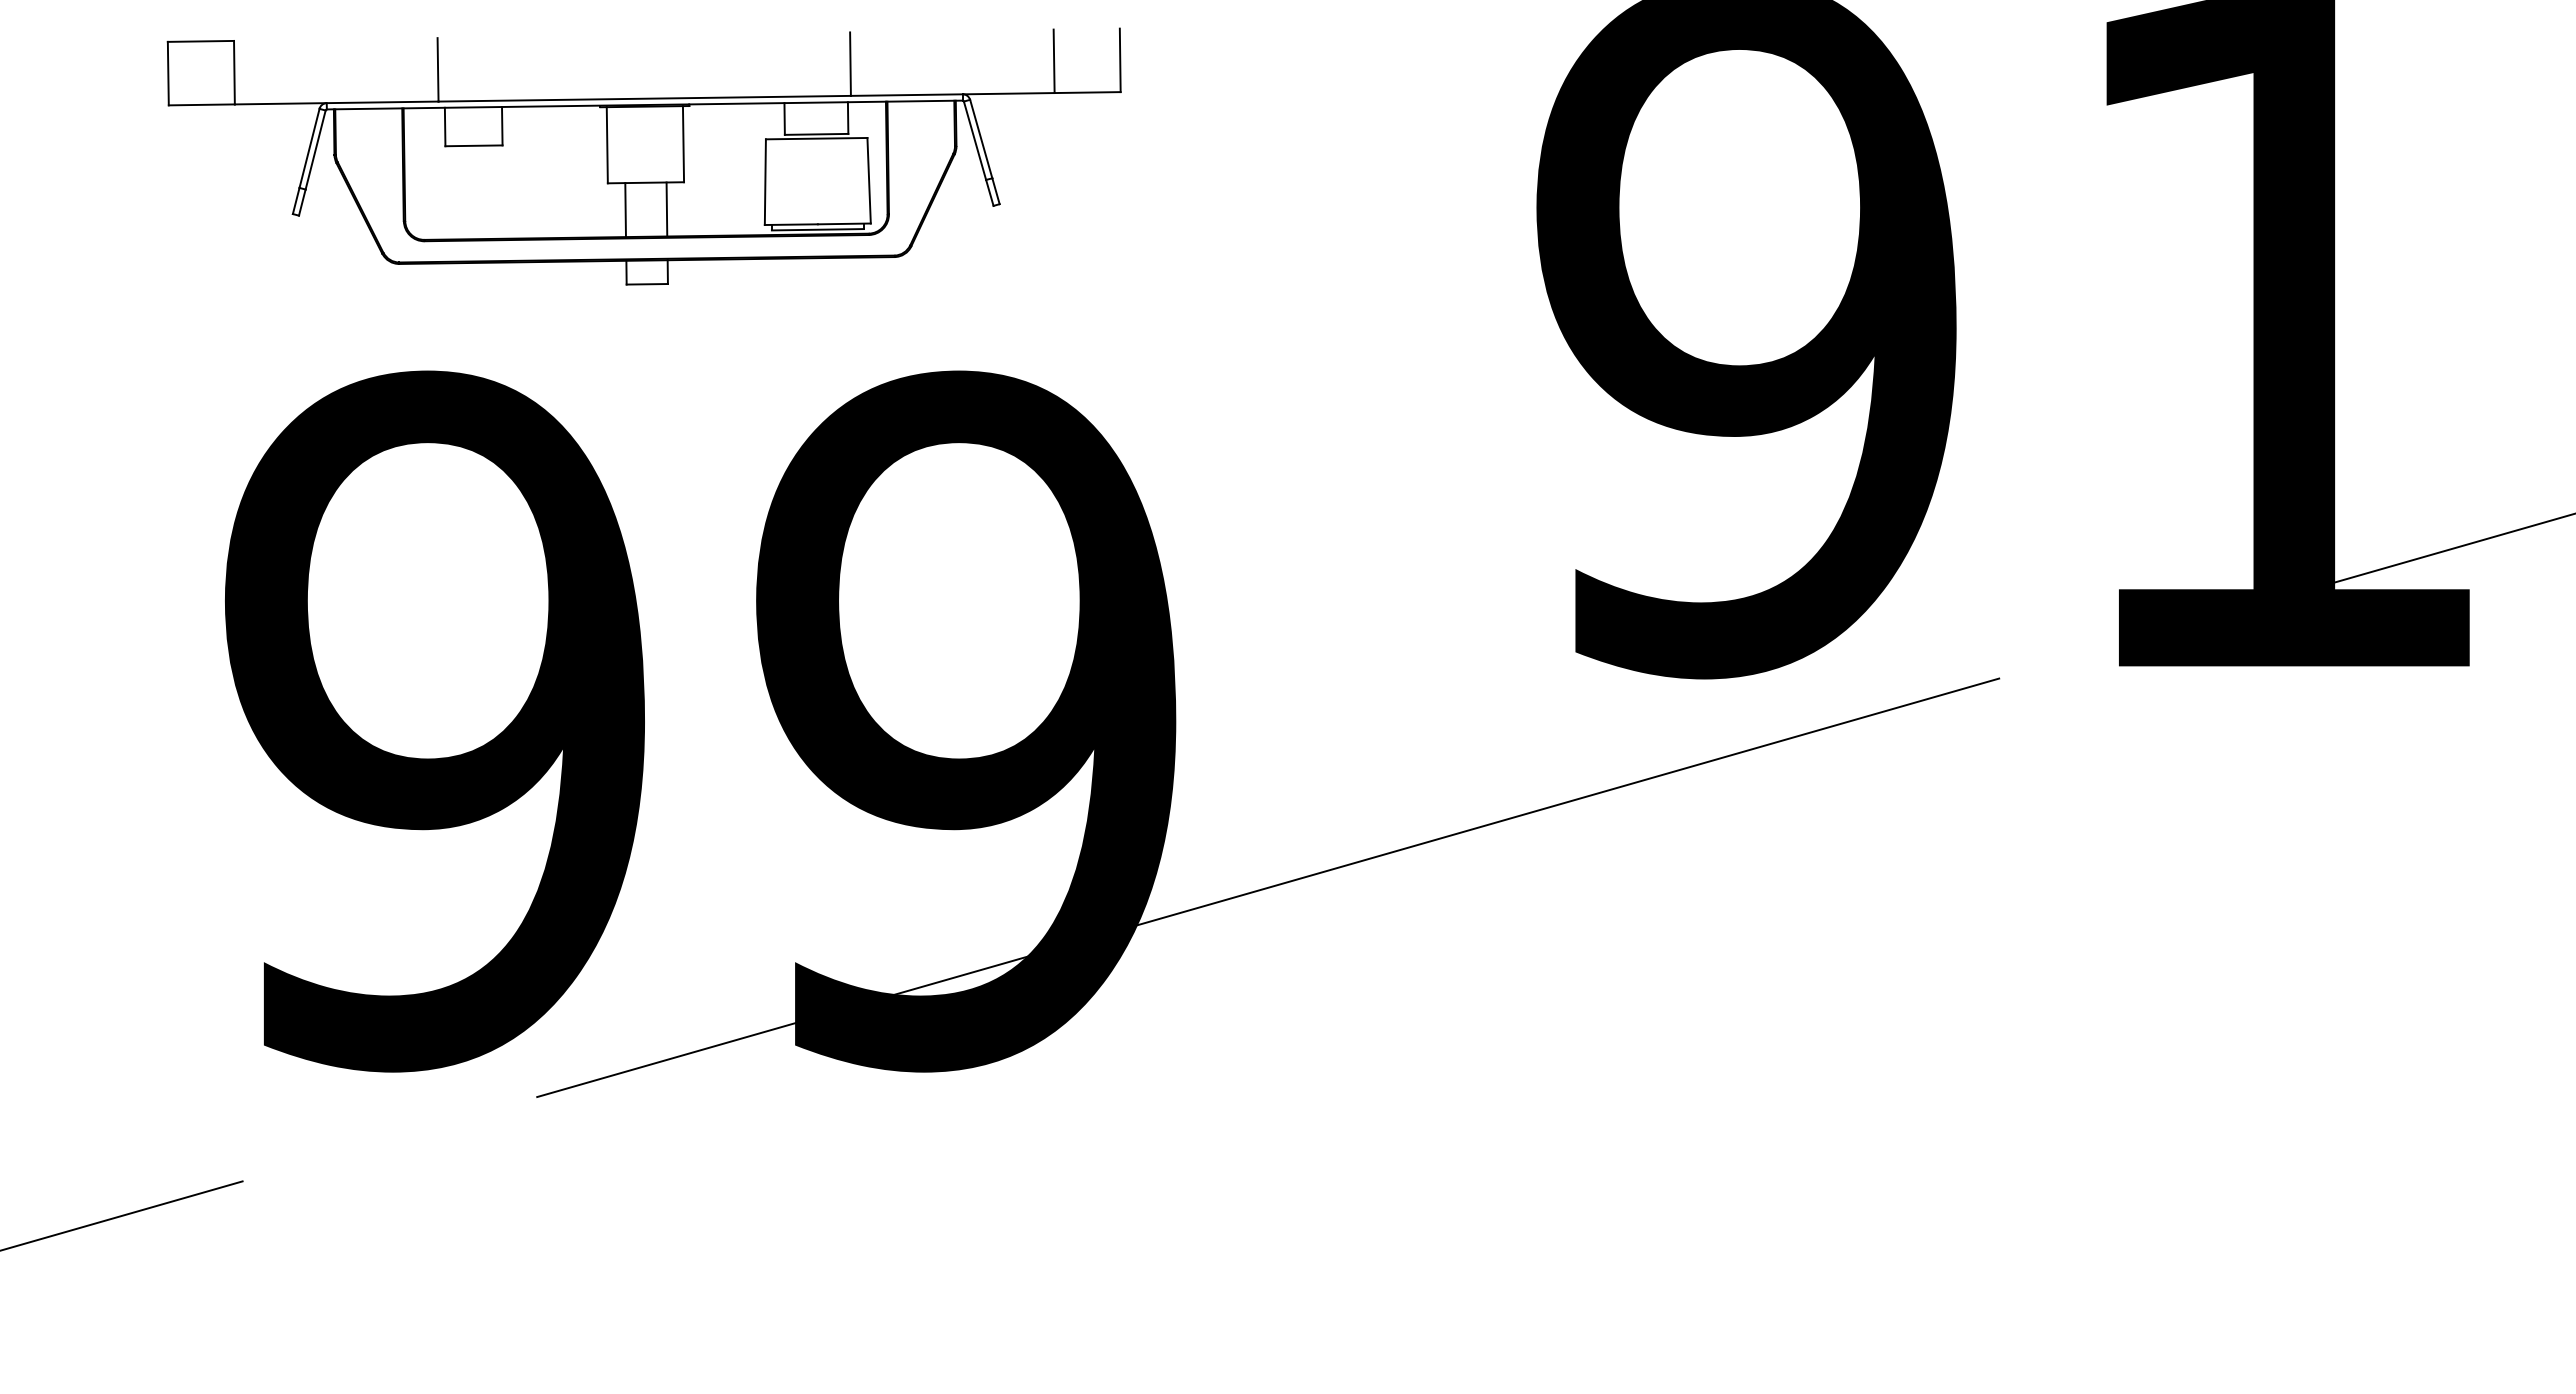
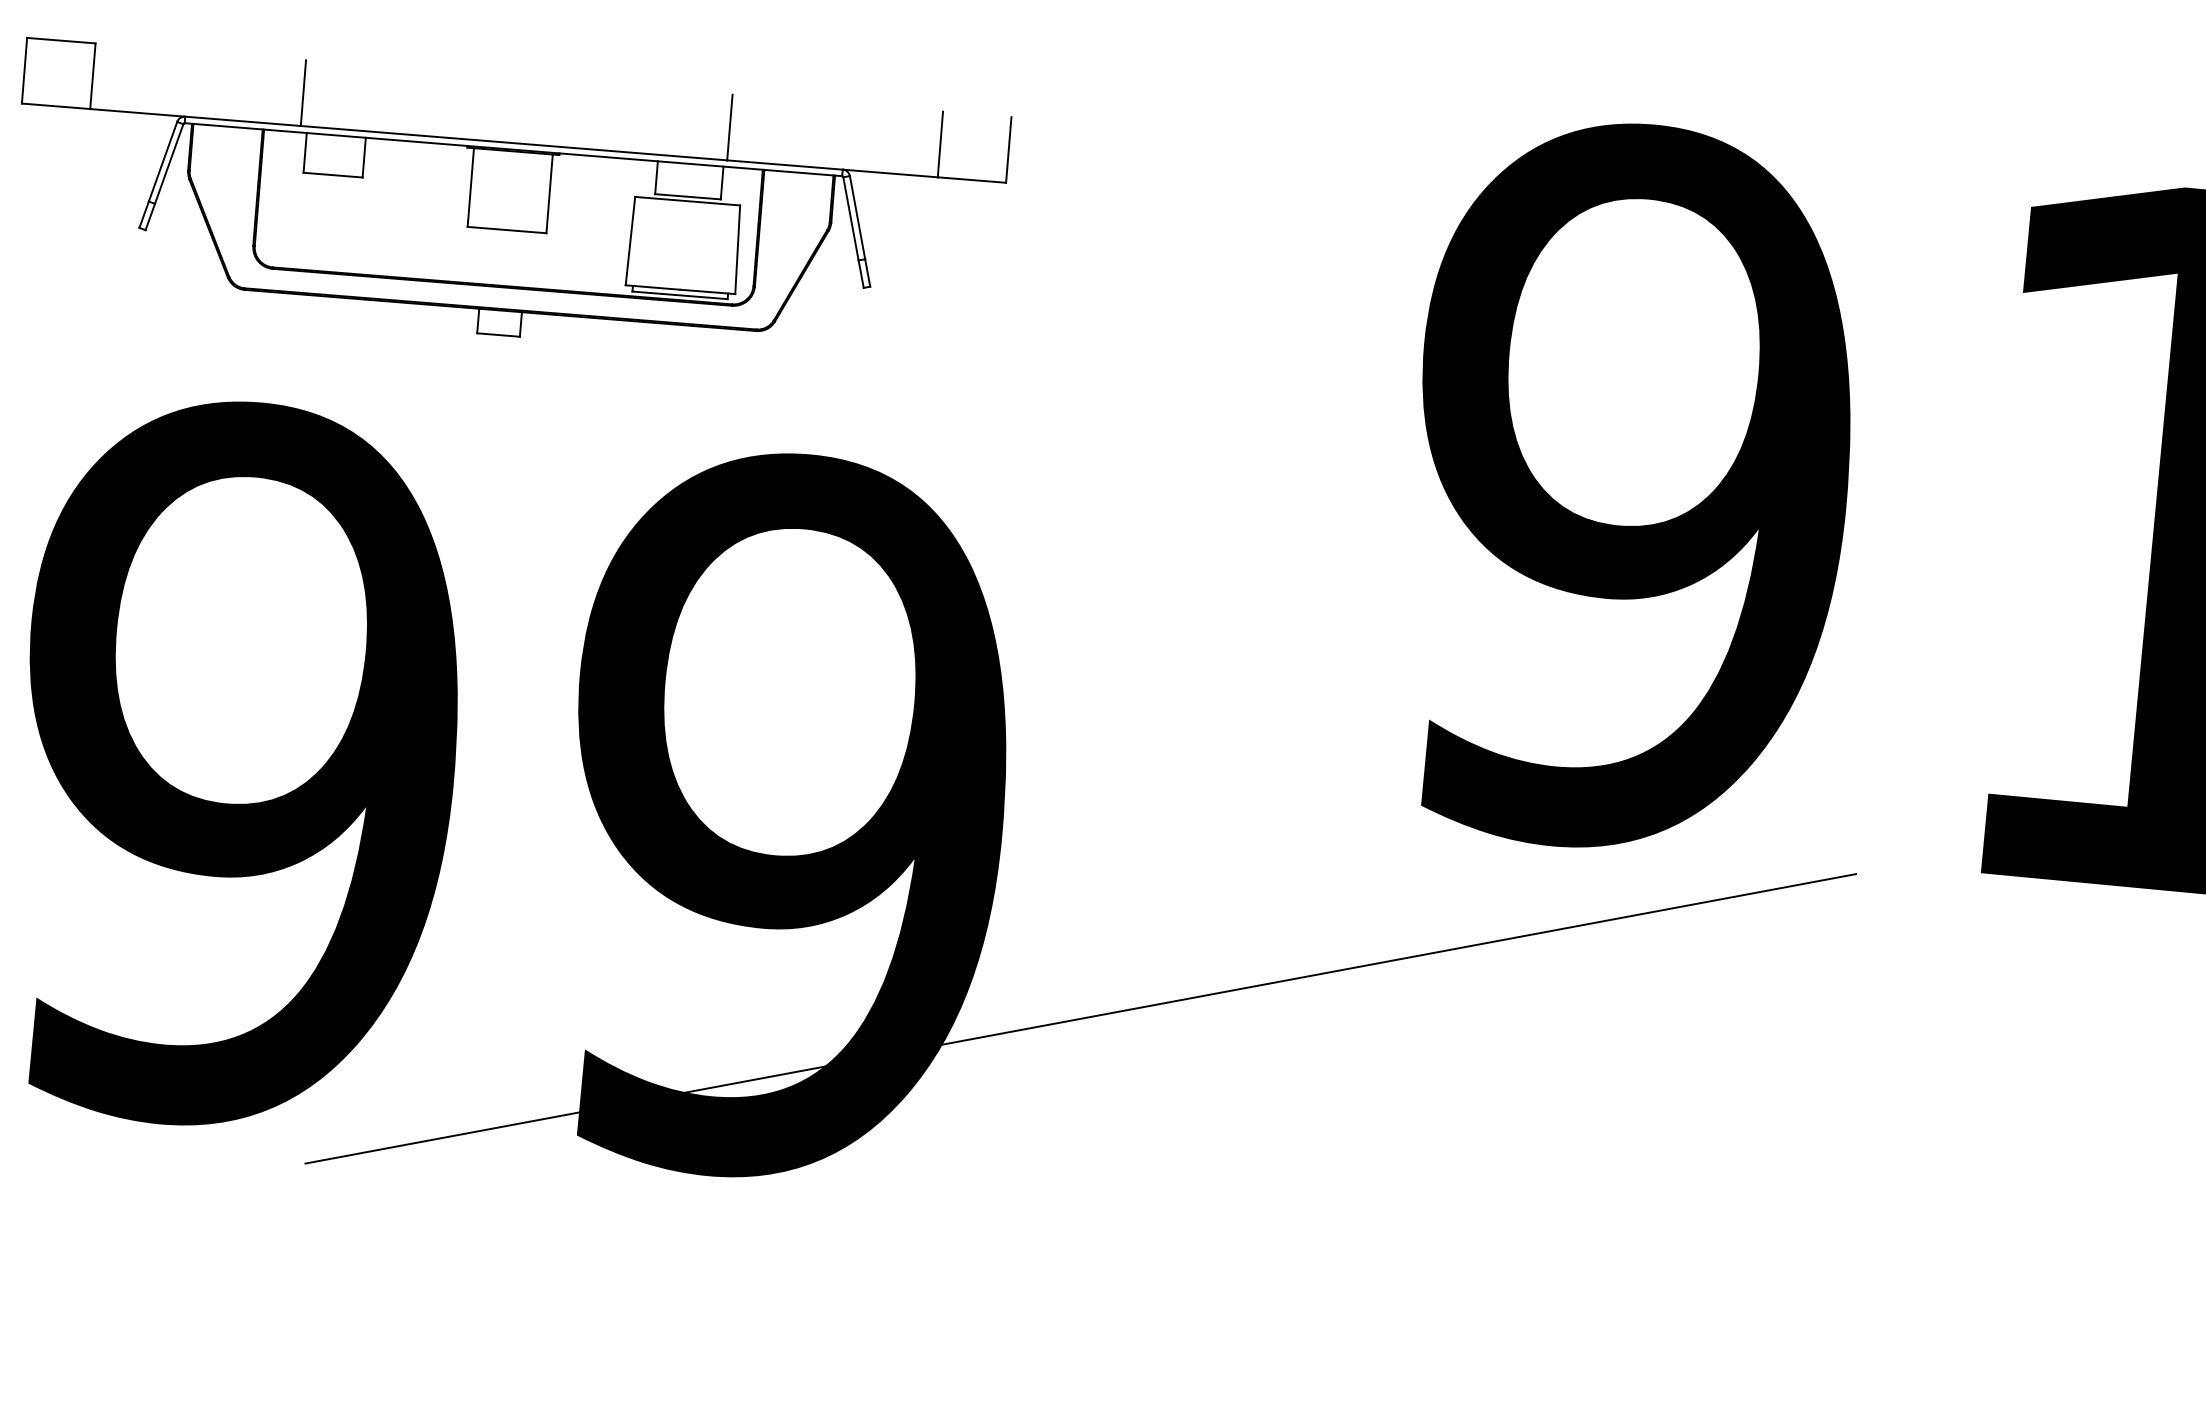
line: (666, 209) -> (525, 259), removed
line: (625, 210) -> (483, 256), removed

